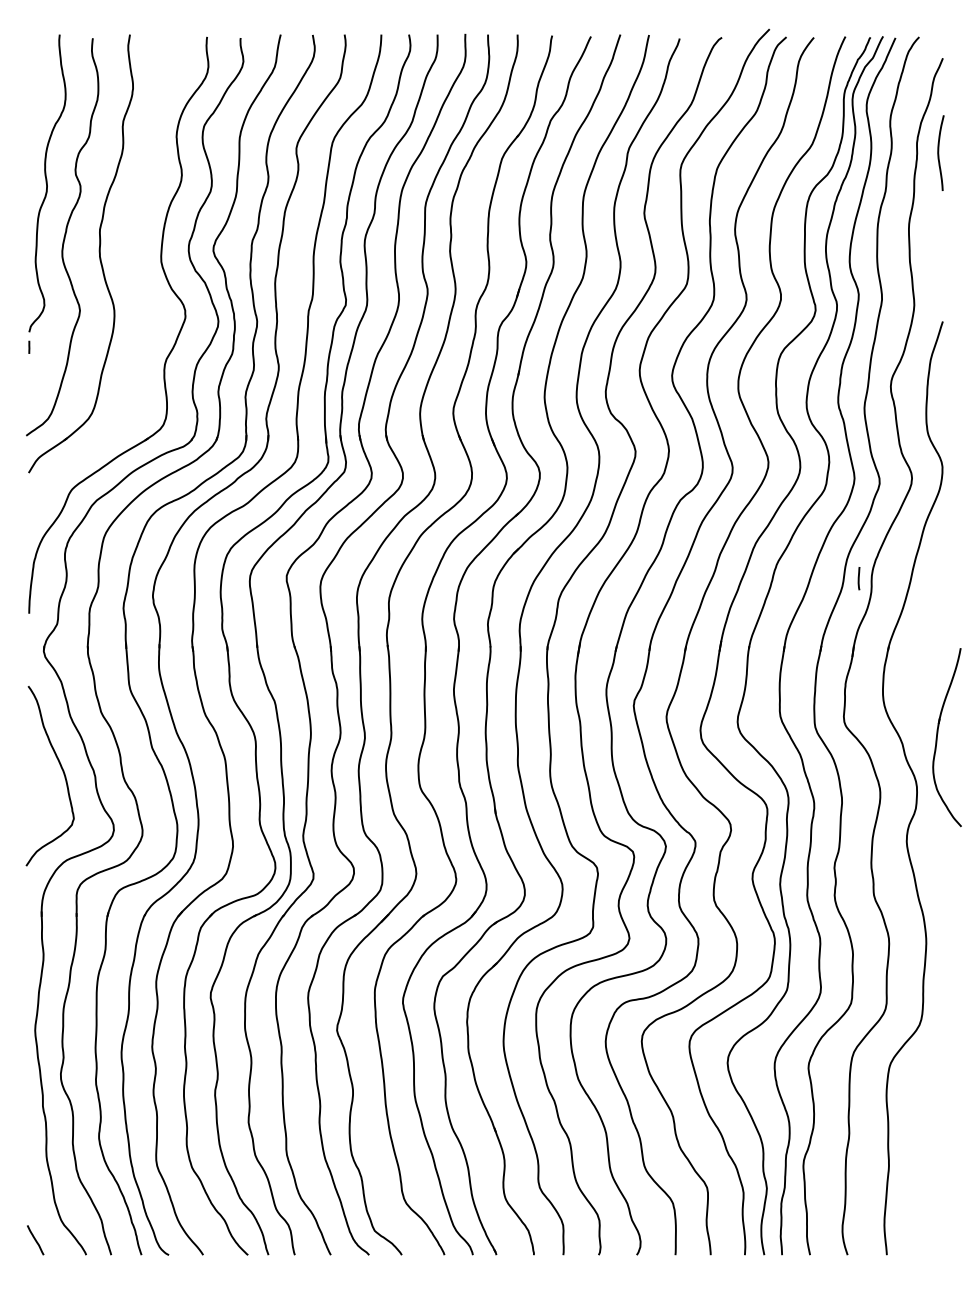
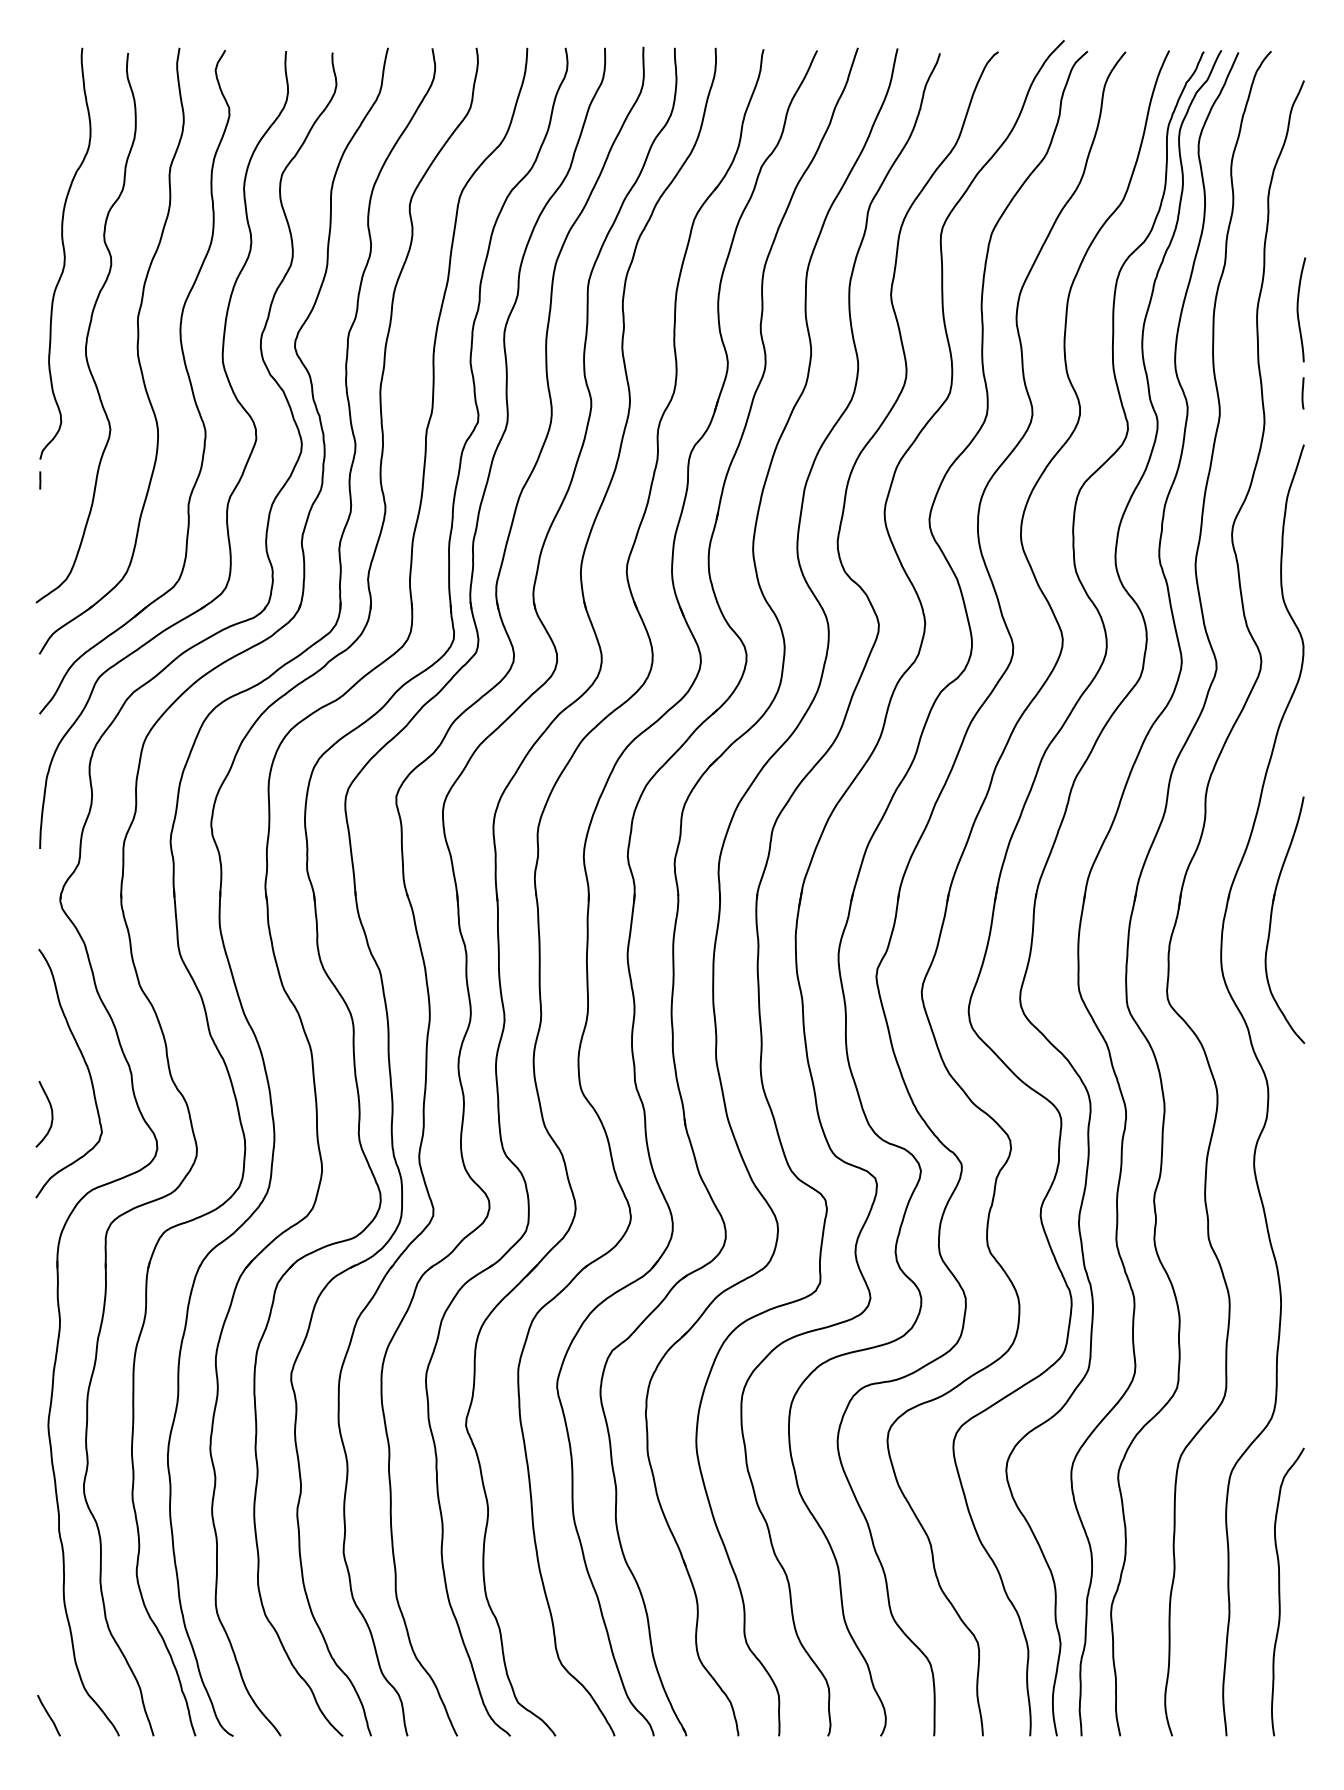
curve: (938, 152) -> (1298, 309), moved
part: (133, 264) -> (184, 366), added
line: (858, 578) -> (1302, 393), moved
part: (938, 733) -> (1272, 914), moved
curve: (37, 805) -> (51, 1114), added
curve: (925, 1150) -> (1280, 1591), added

